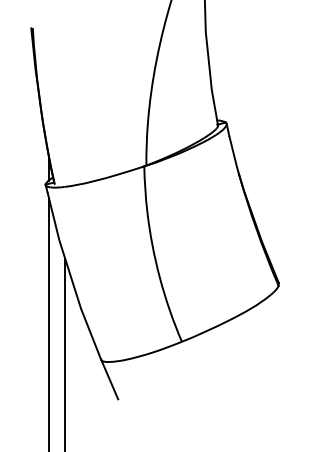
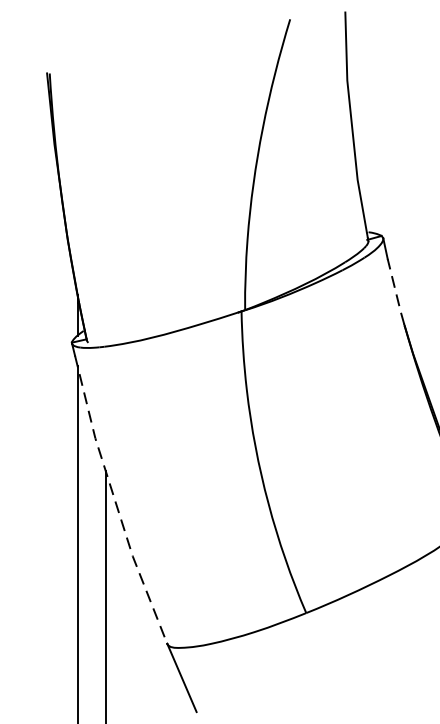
line: (234, 155) -> (396, 292), solid -> dashed
line: (71, 277) -> (116, 502), solid -> dashed

